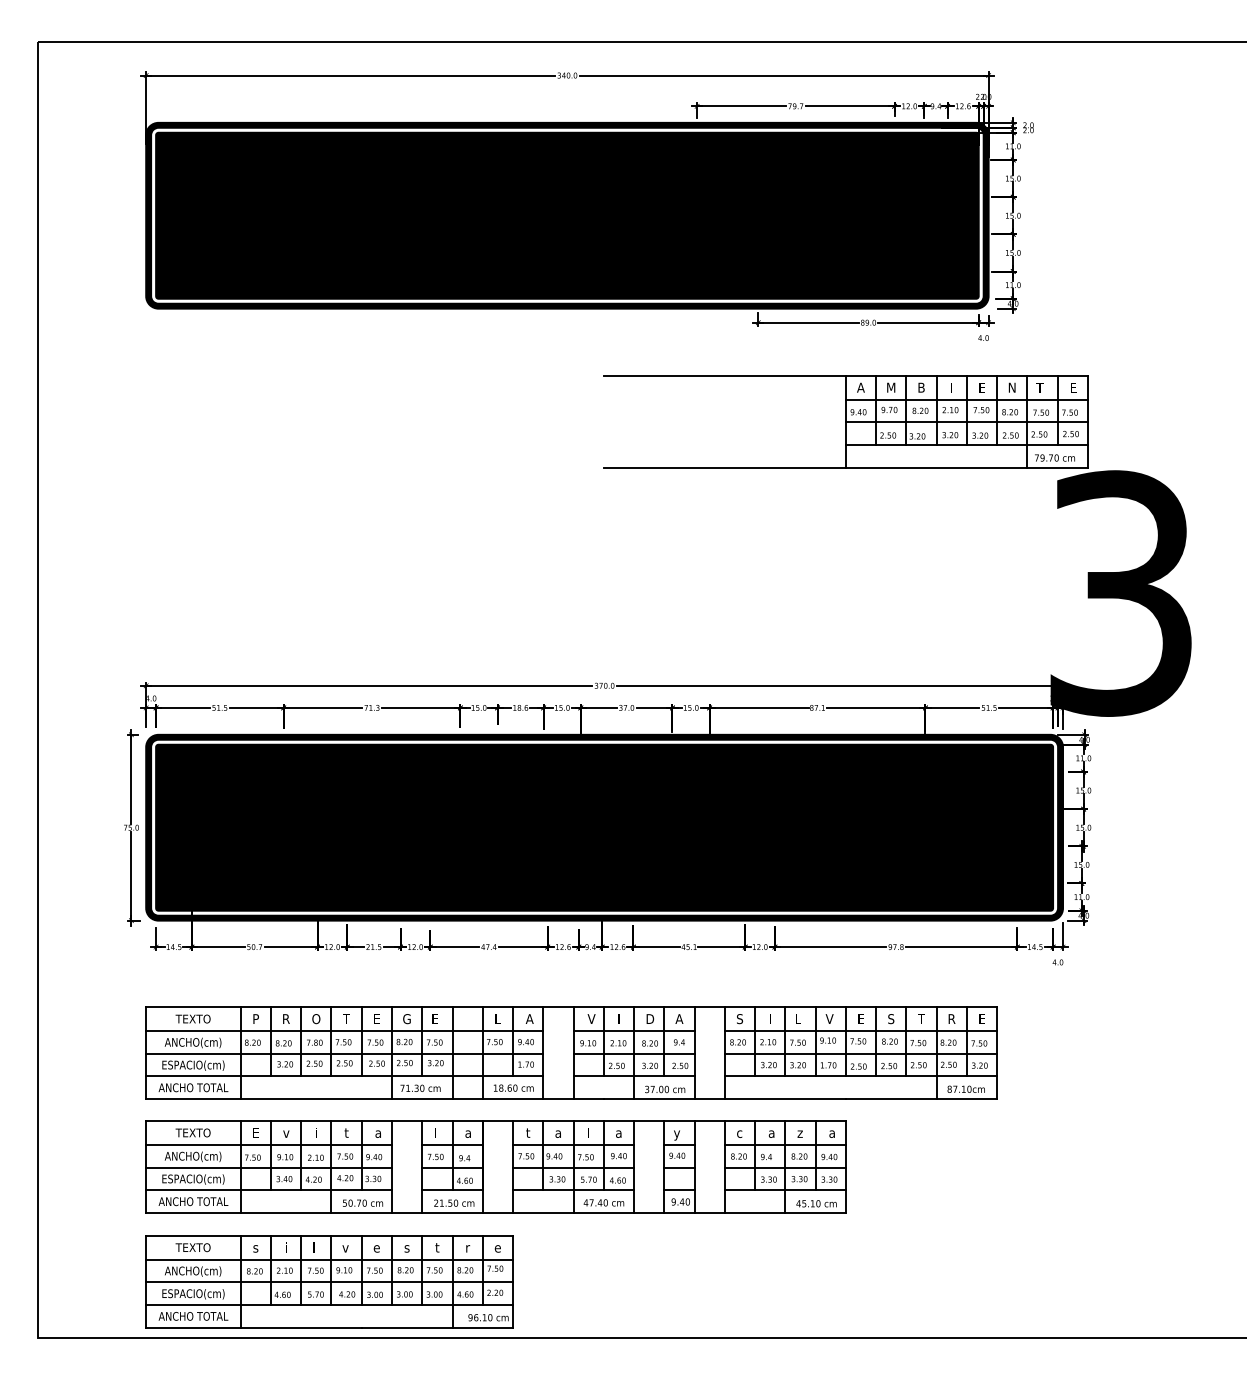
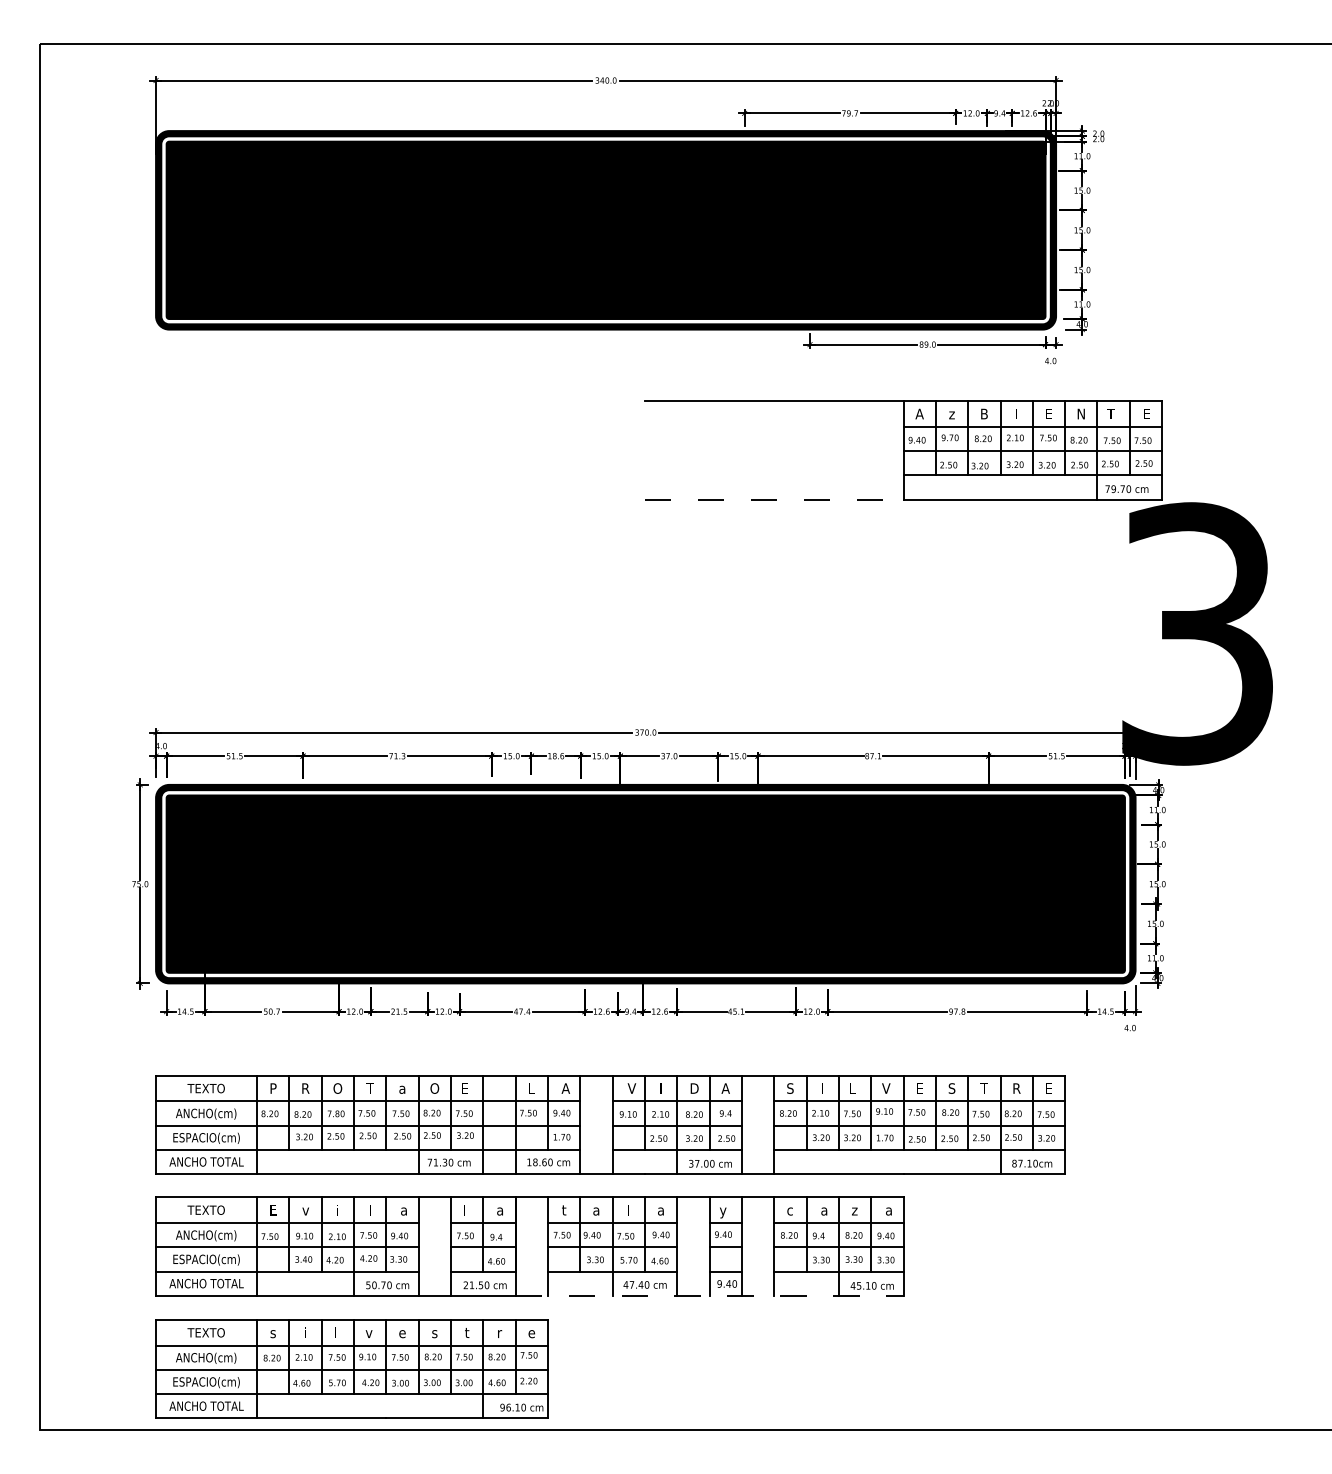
text: (890, 387) -> (951, 413), M -> z
line: (725, 467) -> (774, 499), solid -> dashed
text: (376, 1019) -> (402, 1088), E -> a
text: (408, 1019) -> (436, 1088), G -> O
text: (346, 1133) -> (370, 1210), t -> I
line: (664, 1212) -> (709, 1295), solid -> dashed

